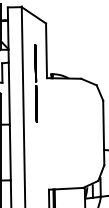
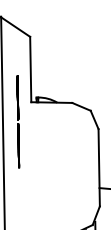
line: (35, 82) -> (17, 120), moved

